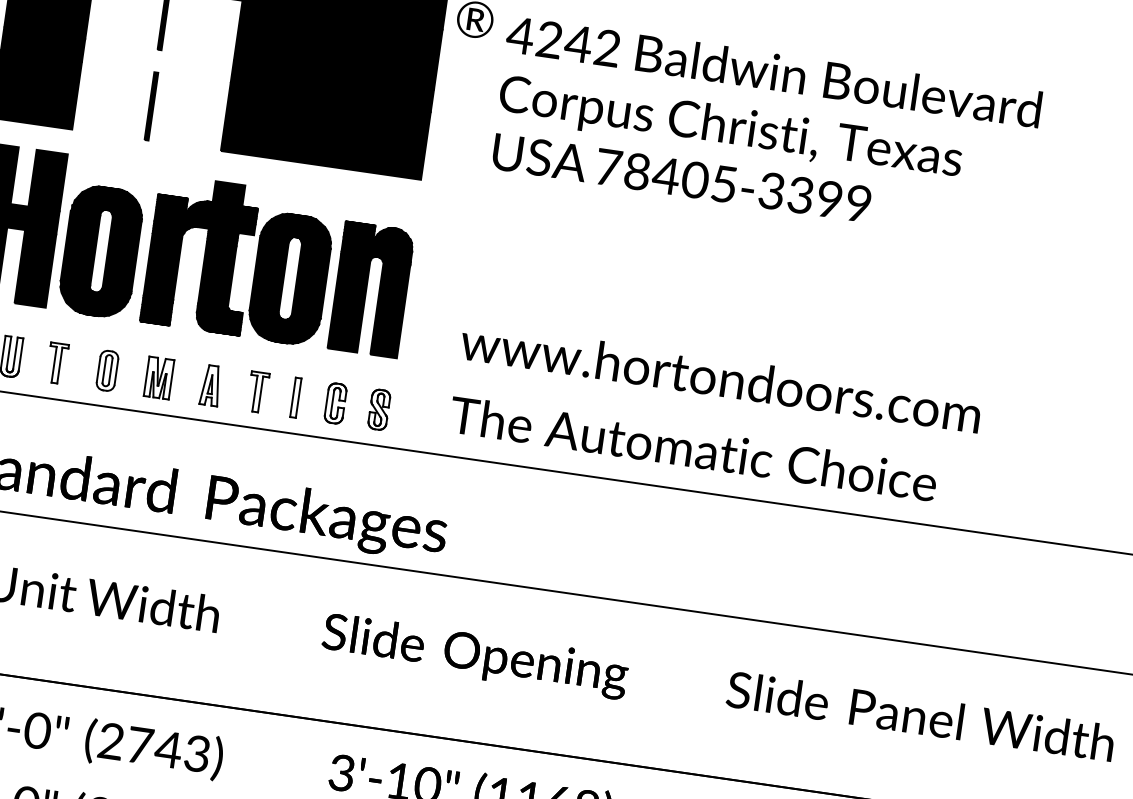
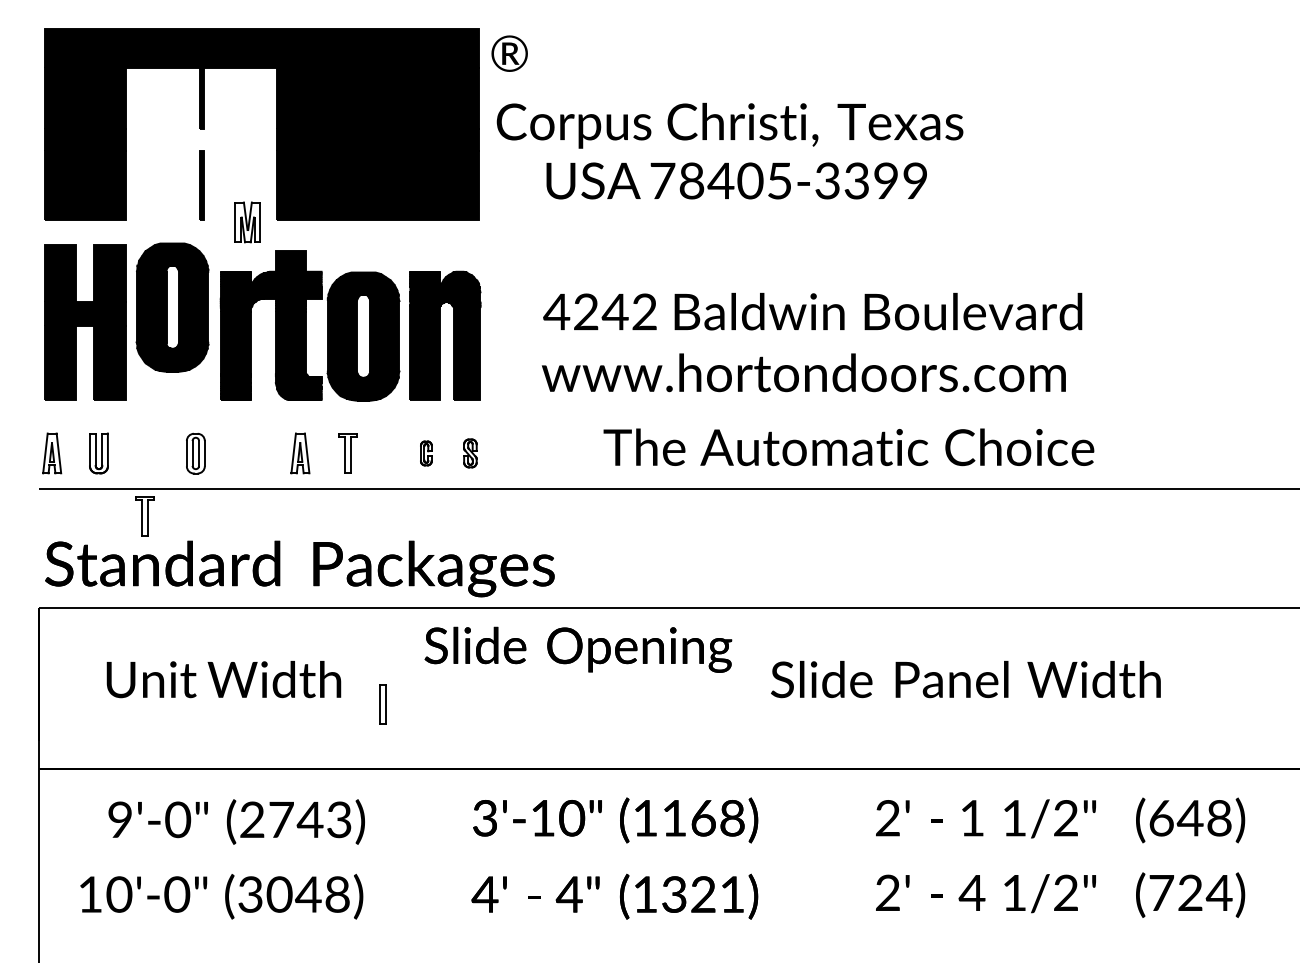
text: (773, 71) -> (812, 311), moved
text: (730, 129) -> (729, 125), moved
part: (101, 251) -> (172, 307), moved
part: (56, 363) -> (144, 516), moved
part: (158, 378) -> (247, 222), moved
part: (295, 397) -> (382, 704), moved
part: (335, 403) -> (426, 453), size x0.6
part: (379, 409) -> (470, 453), size x0.7
text: (693, 449) -> (848, 447), moved
text: (475, 656) -> (578, 649), moved
text: (920, 716) -> (965, 679), moved

